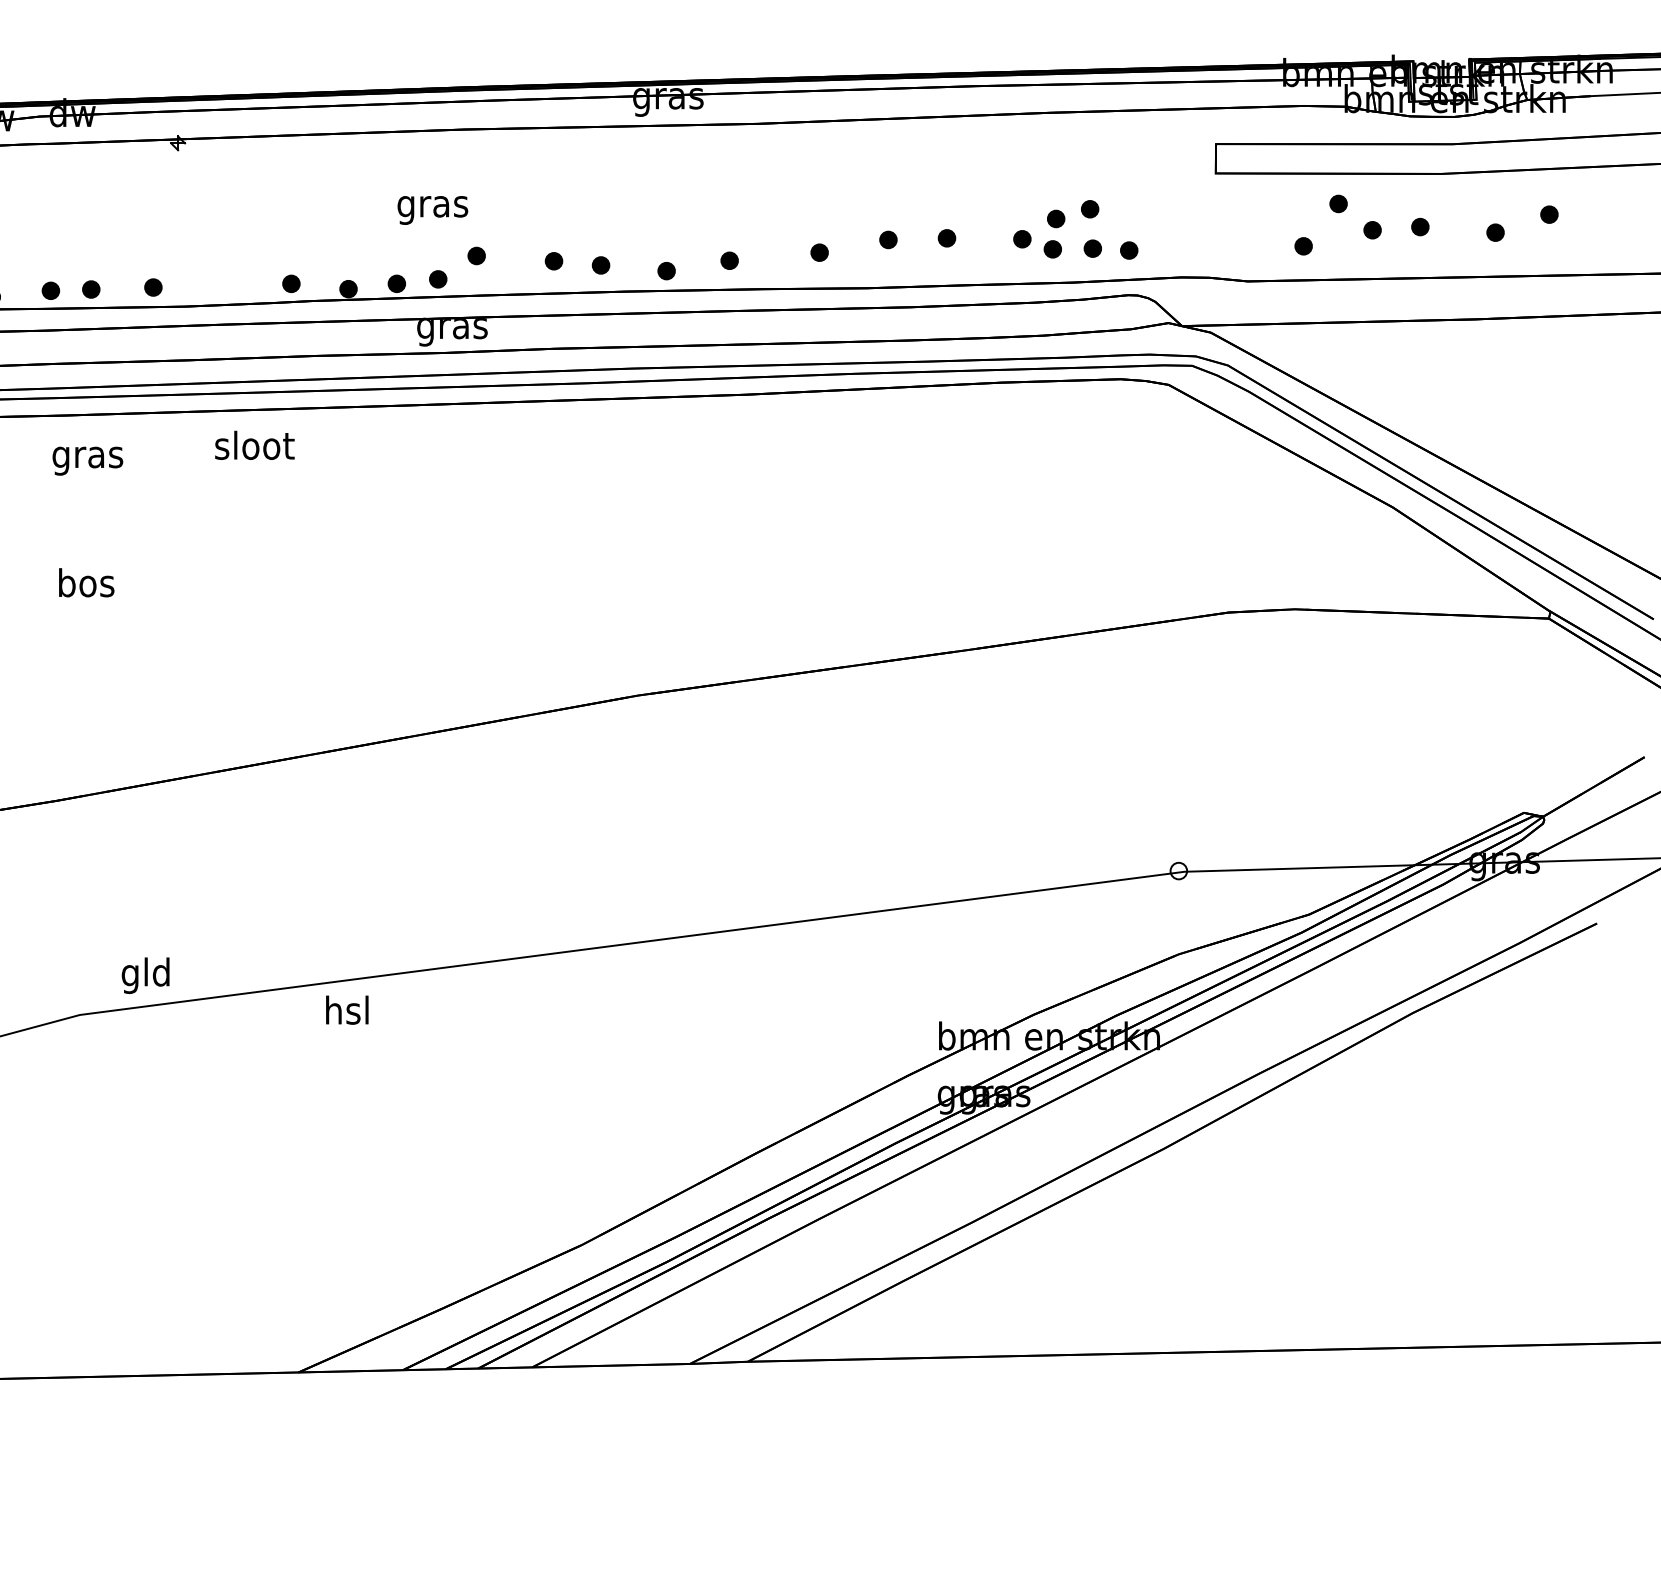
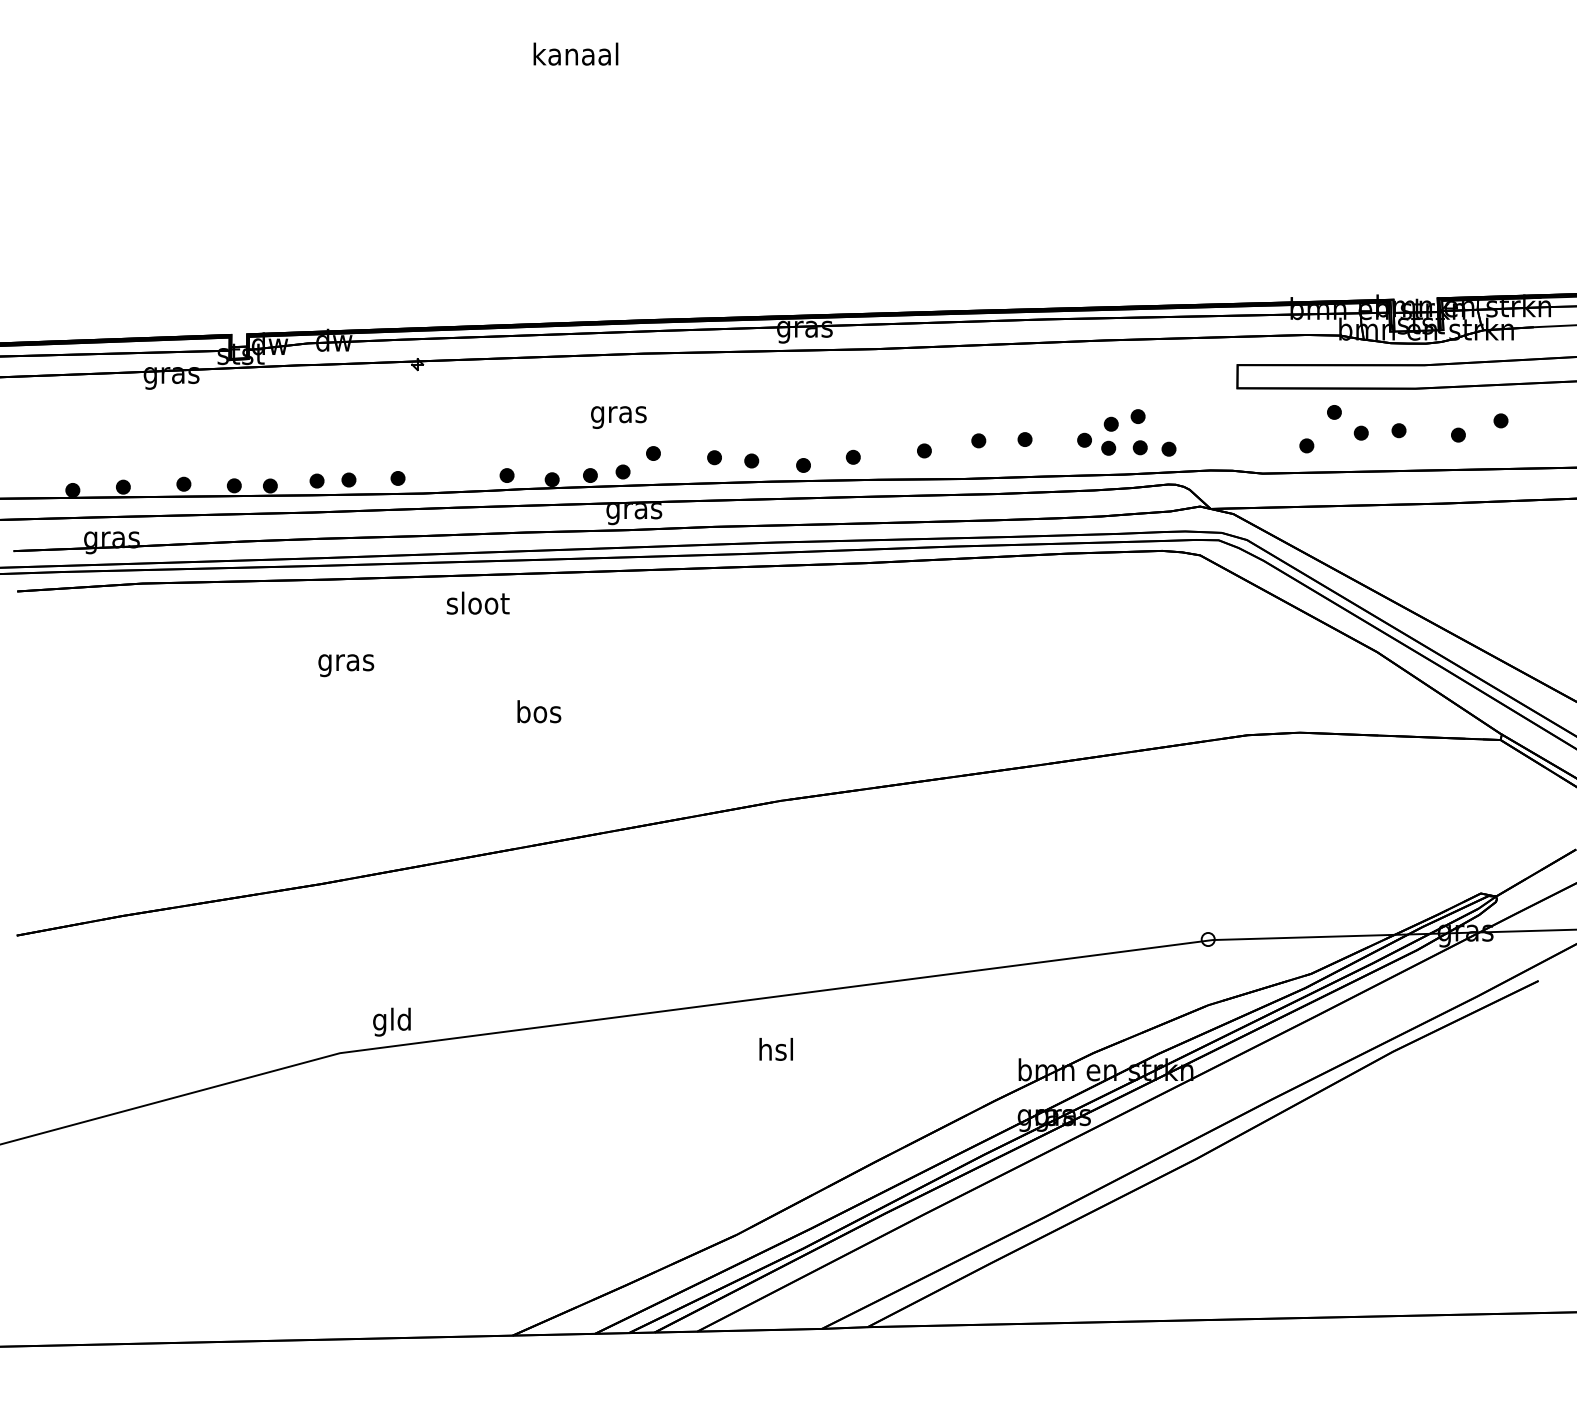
text: (88, 460) -> (346, 665), moved
text: (86, 582) -> (539, 711), moved
text: (346, 1010) -> (775, 1049), moved

